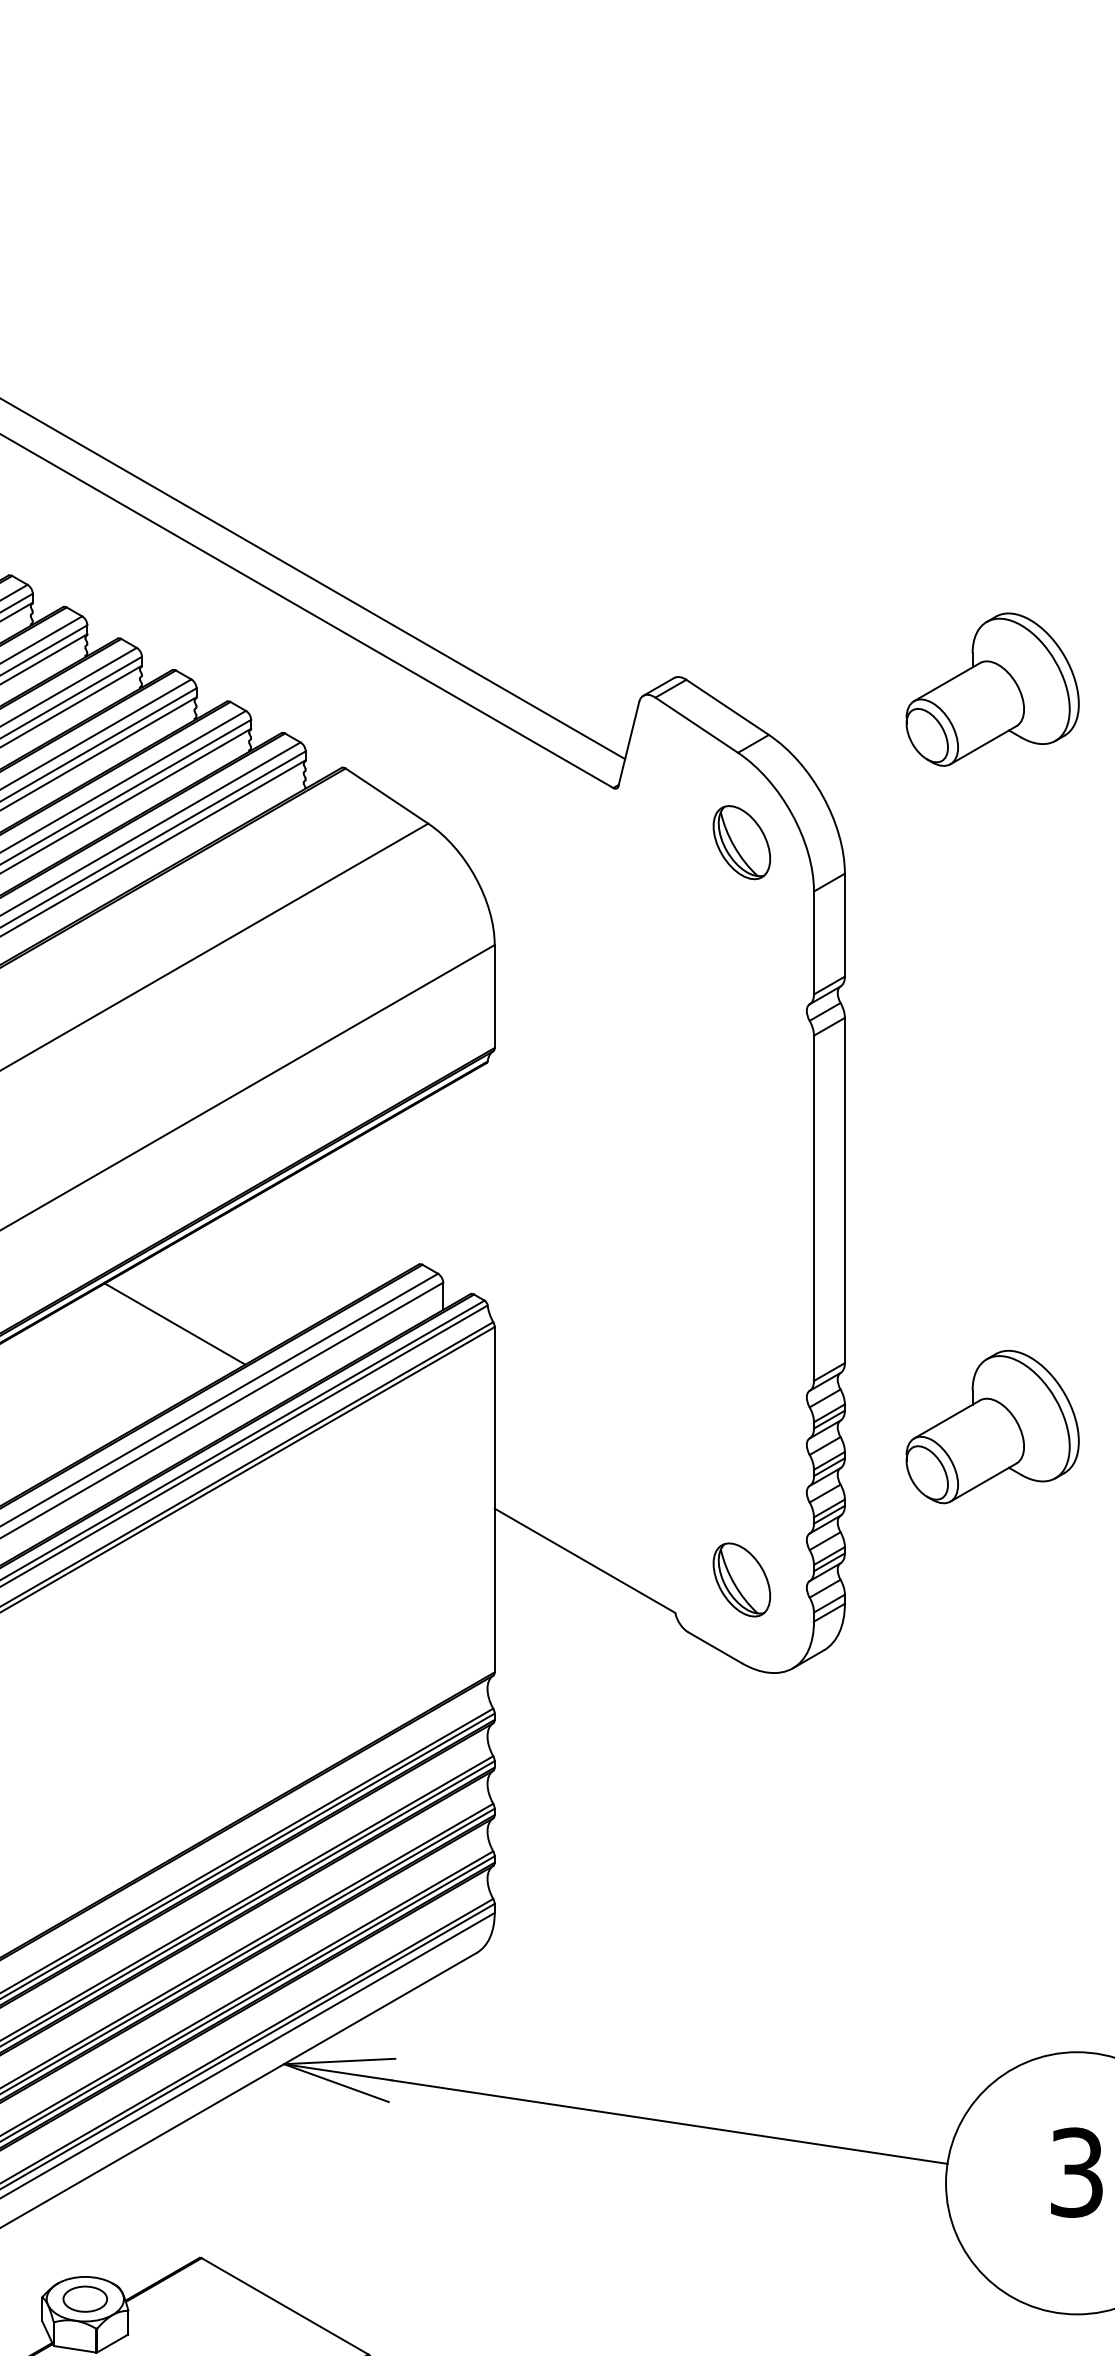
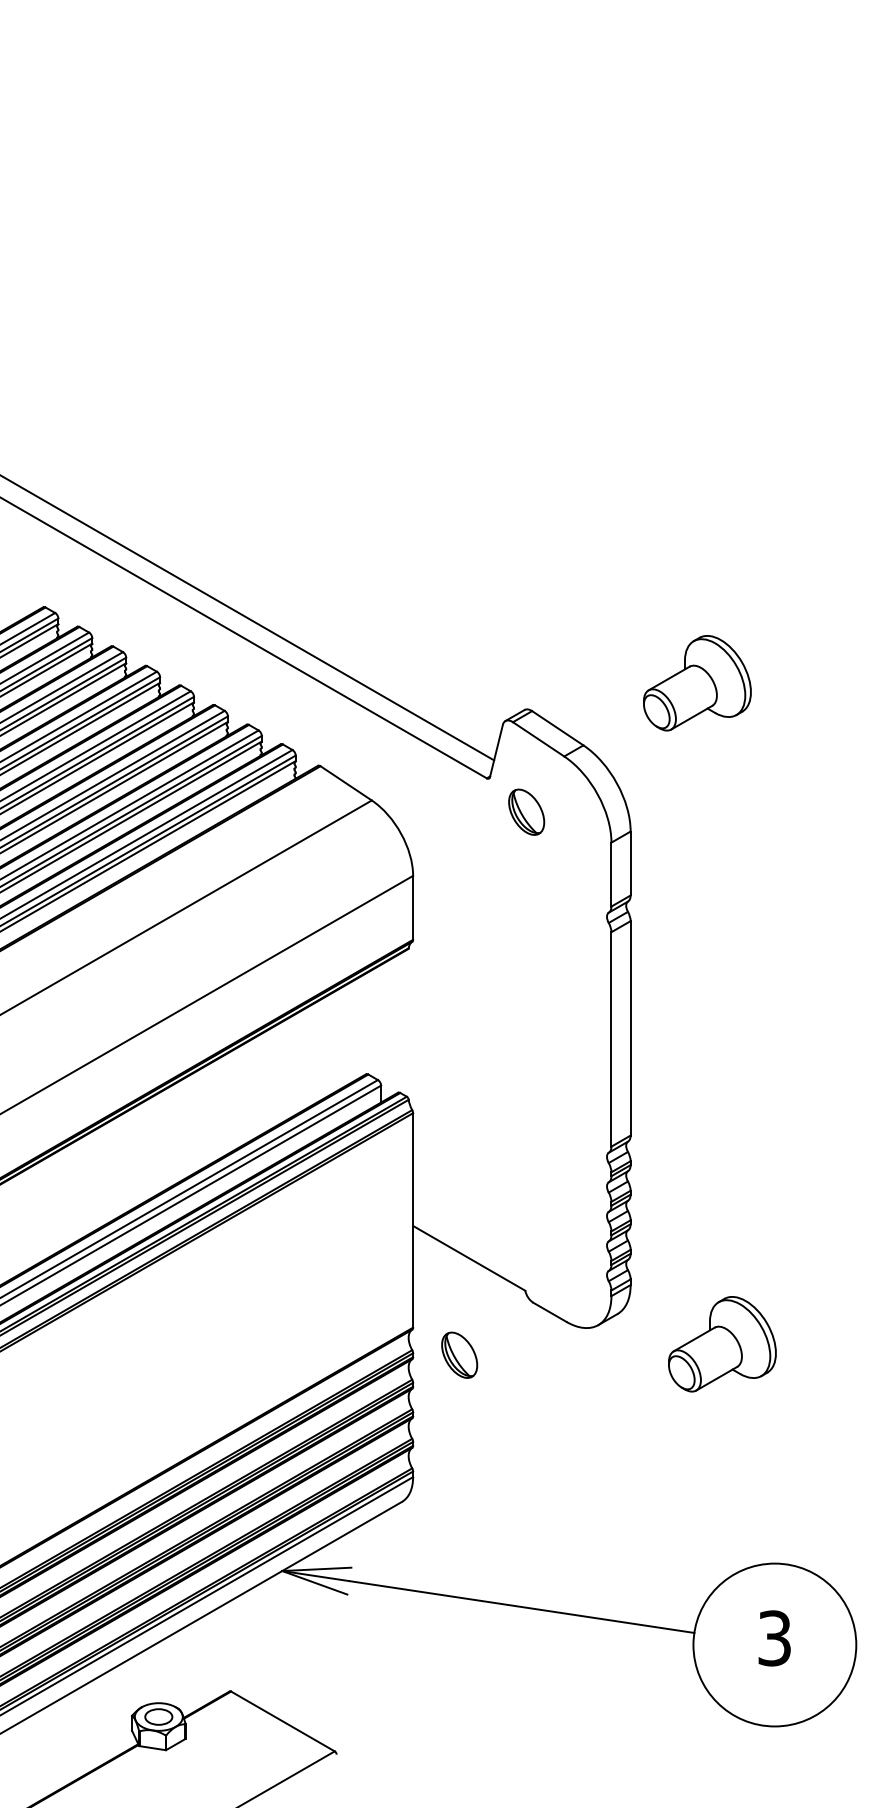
part: (992, 690) -> (697, 683), moved
part: (741, 841) -> (526, 811), moved
line: (174, 1324) -> (214, 1111), removed
part: (992, 1427) -> (722, 1344), moved
part: (741, 1578) -> (459, 1354), moved

